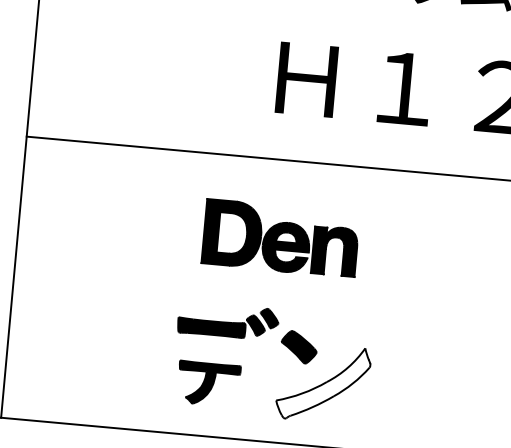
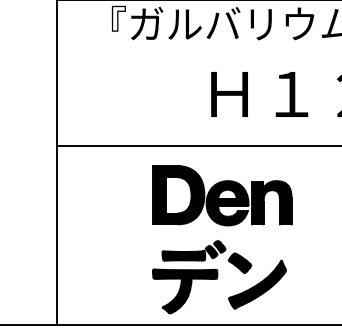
part: (281, 238) -> (222, 195), size x1.43
fill: (322, 383) -> (256, 284), added
part: (209, 384) -> (185, 291), size x1.67

